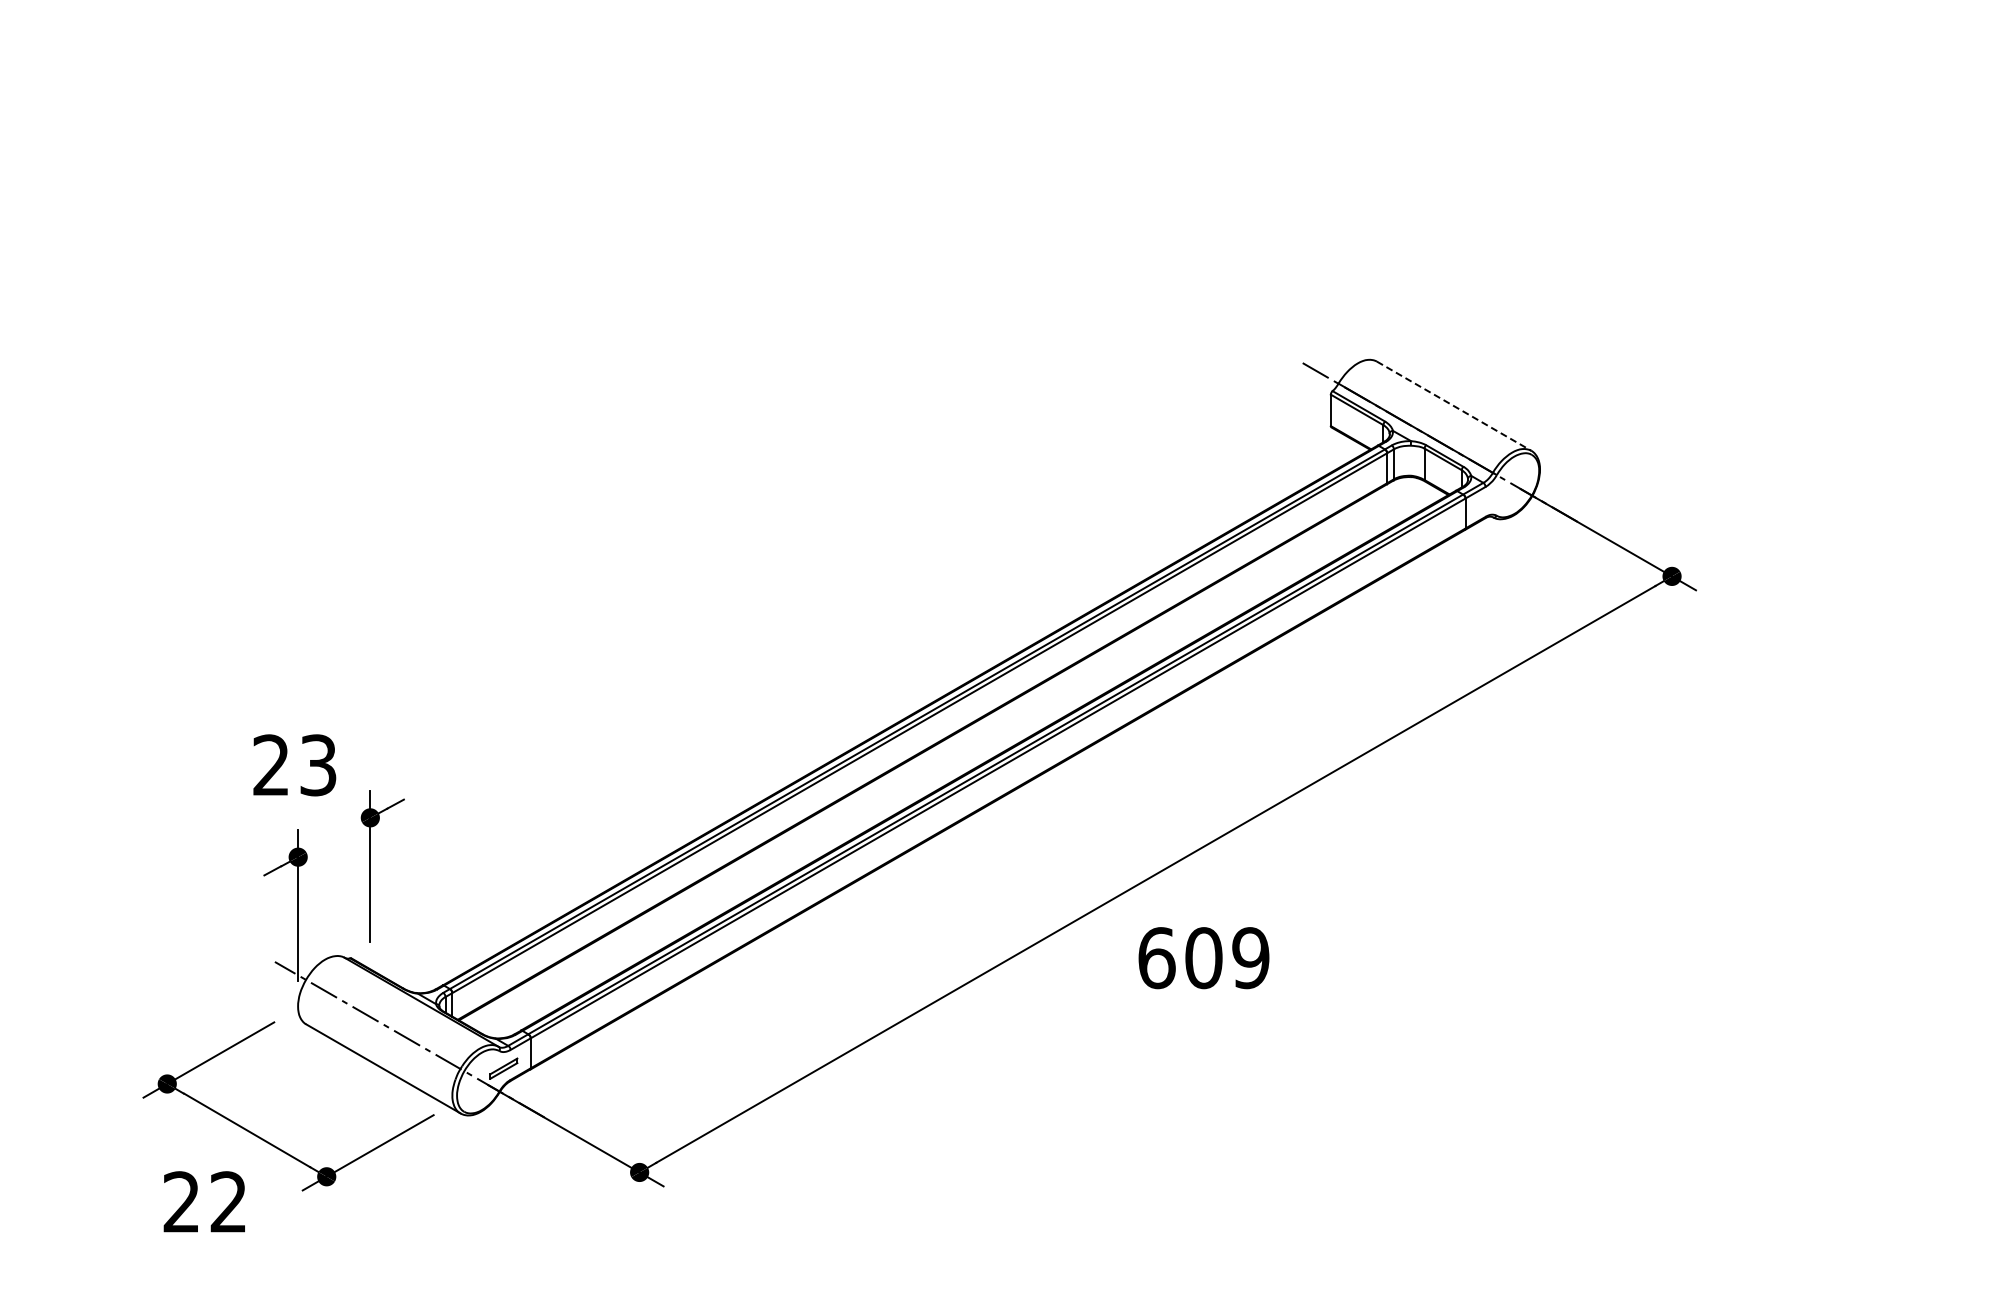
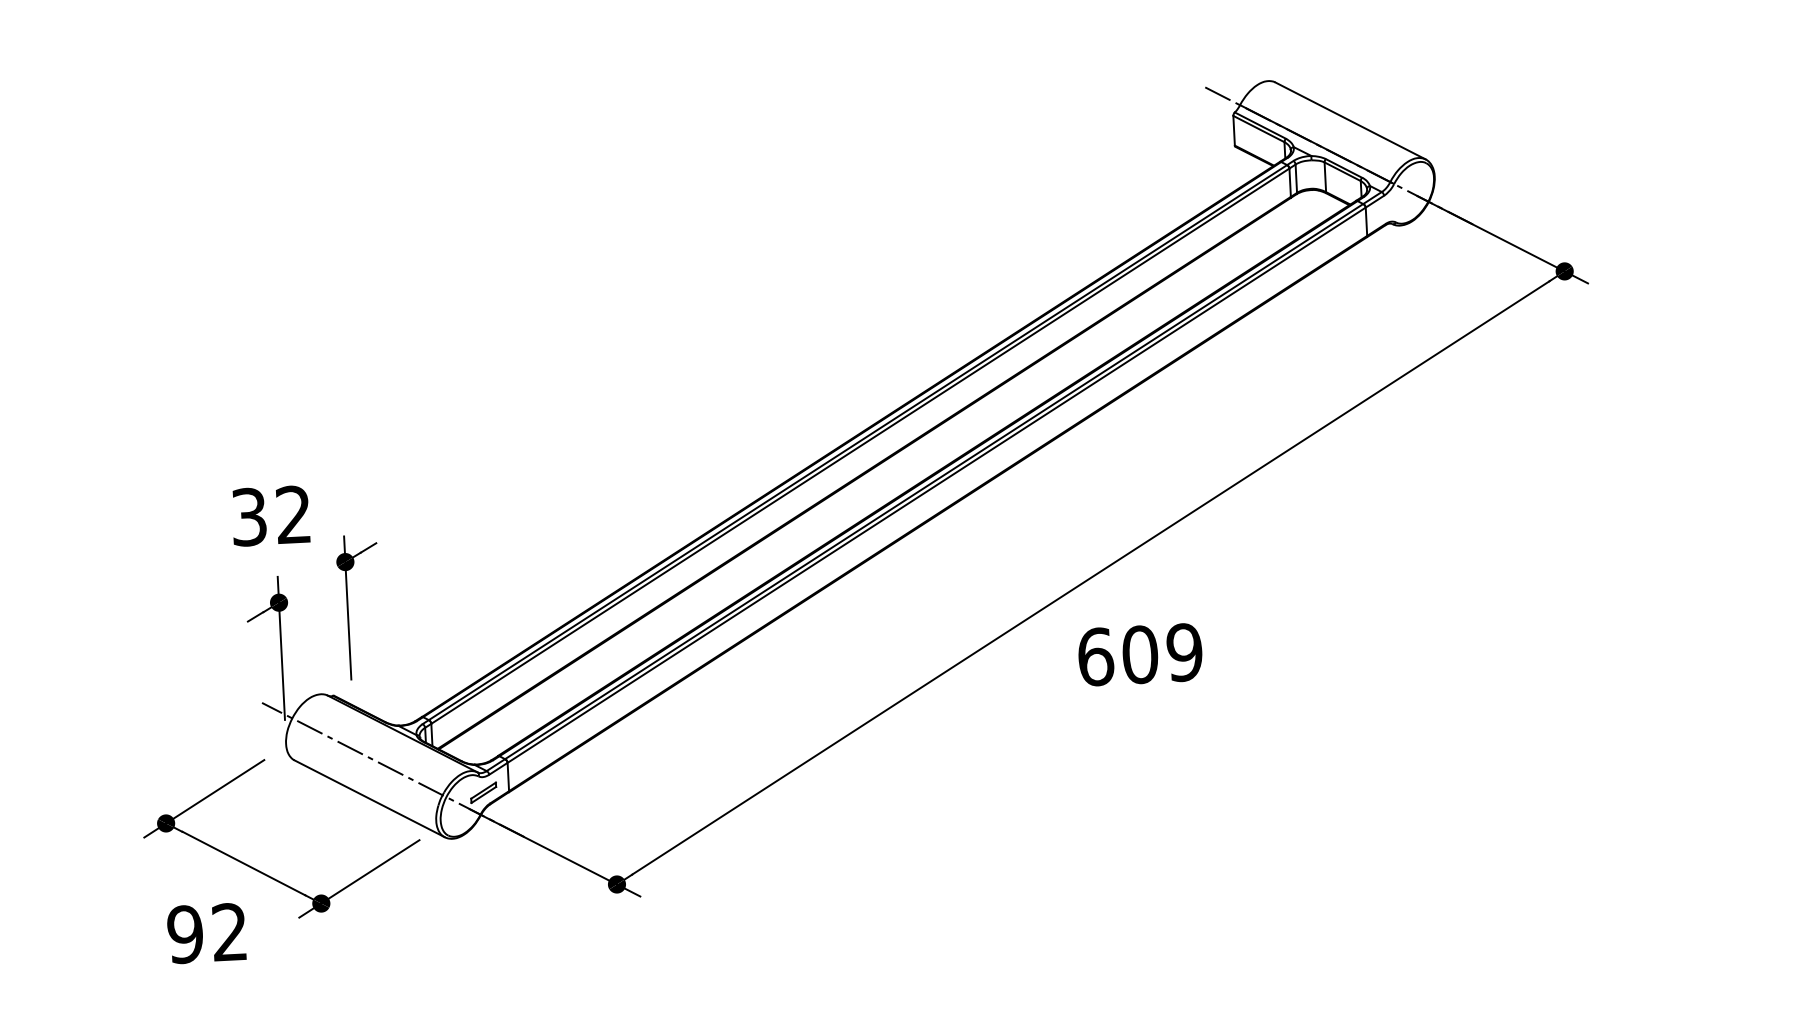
line: (1454, 406) -> (1350, 121), dashed -> solid
text: (294, 765) -> (271, 516), 23 -> 32
text: (181, 1202) -> (185, 934), 22 -> 92

